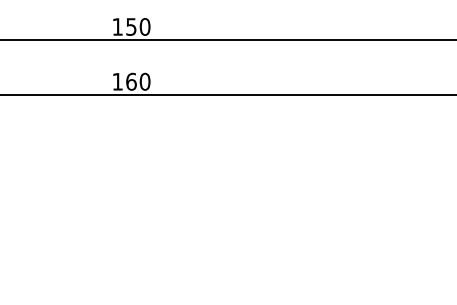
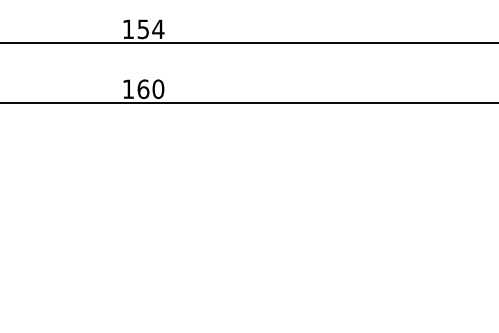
text: (144, 26) -> (157, 28), 150 -> 154

